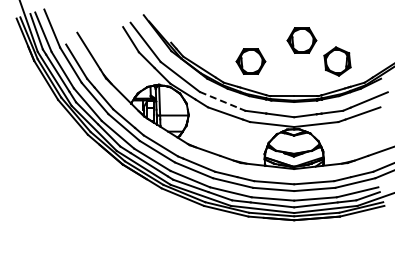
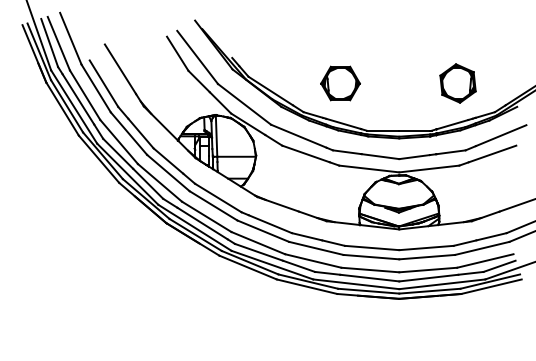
part: (301, 40) -> (409, 54), removed
line: (220, 100) -> (299, 136), dashed -> solid

